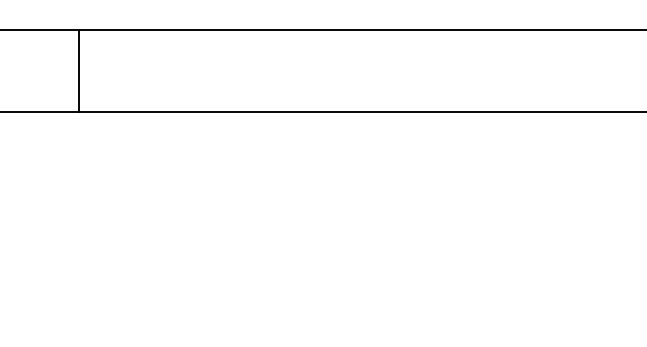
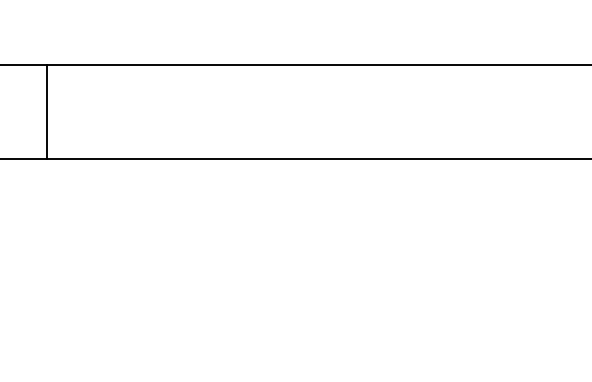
line: (79, 70) -> (46, 111), moved

